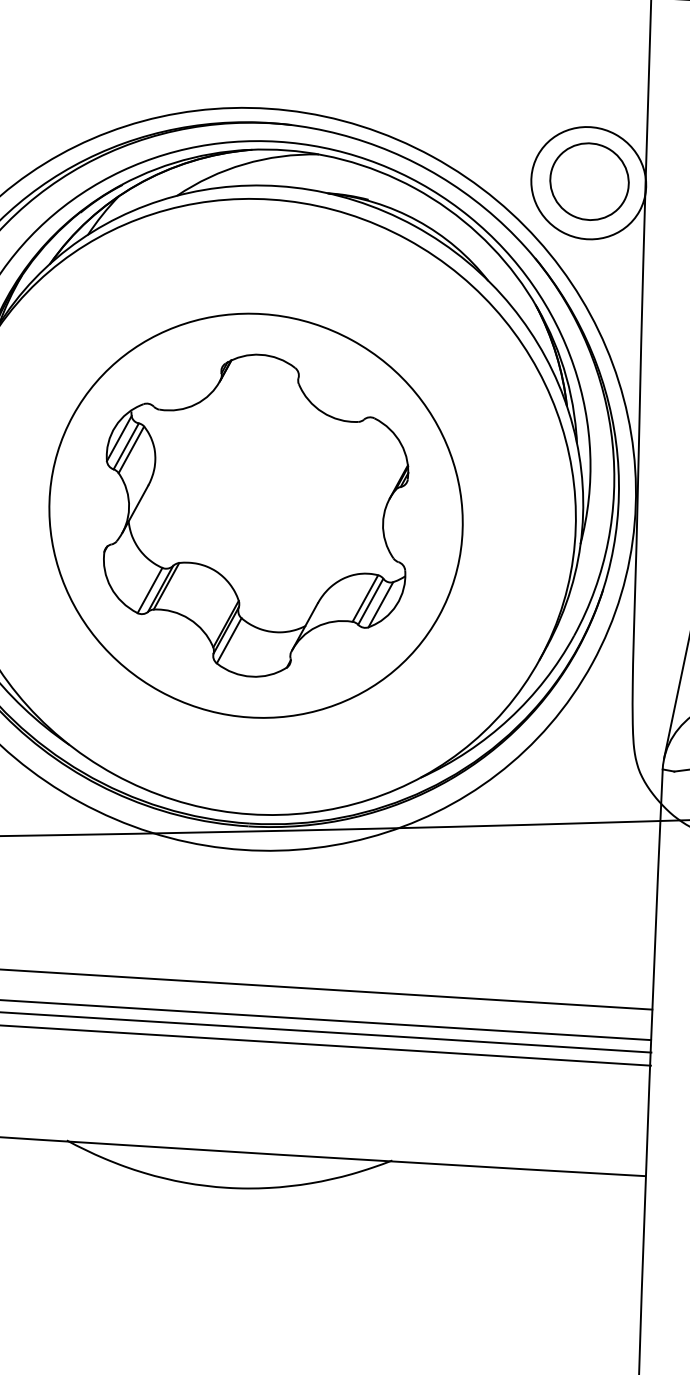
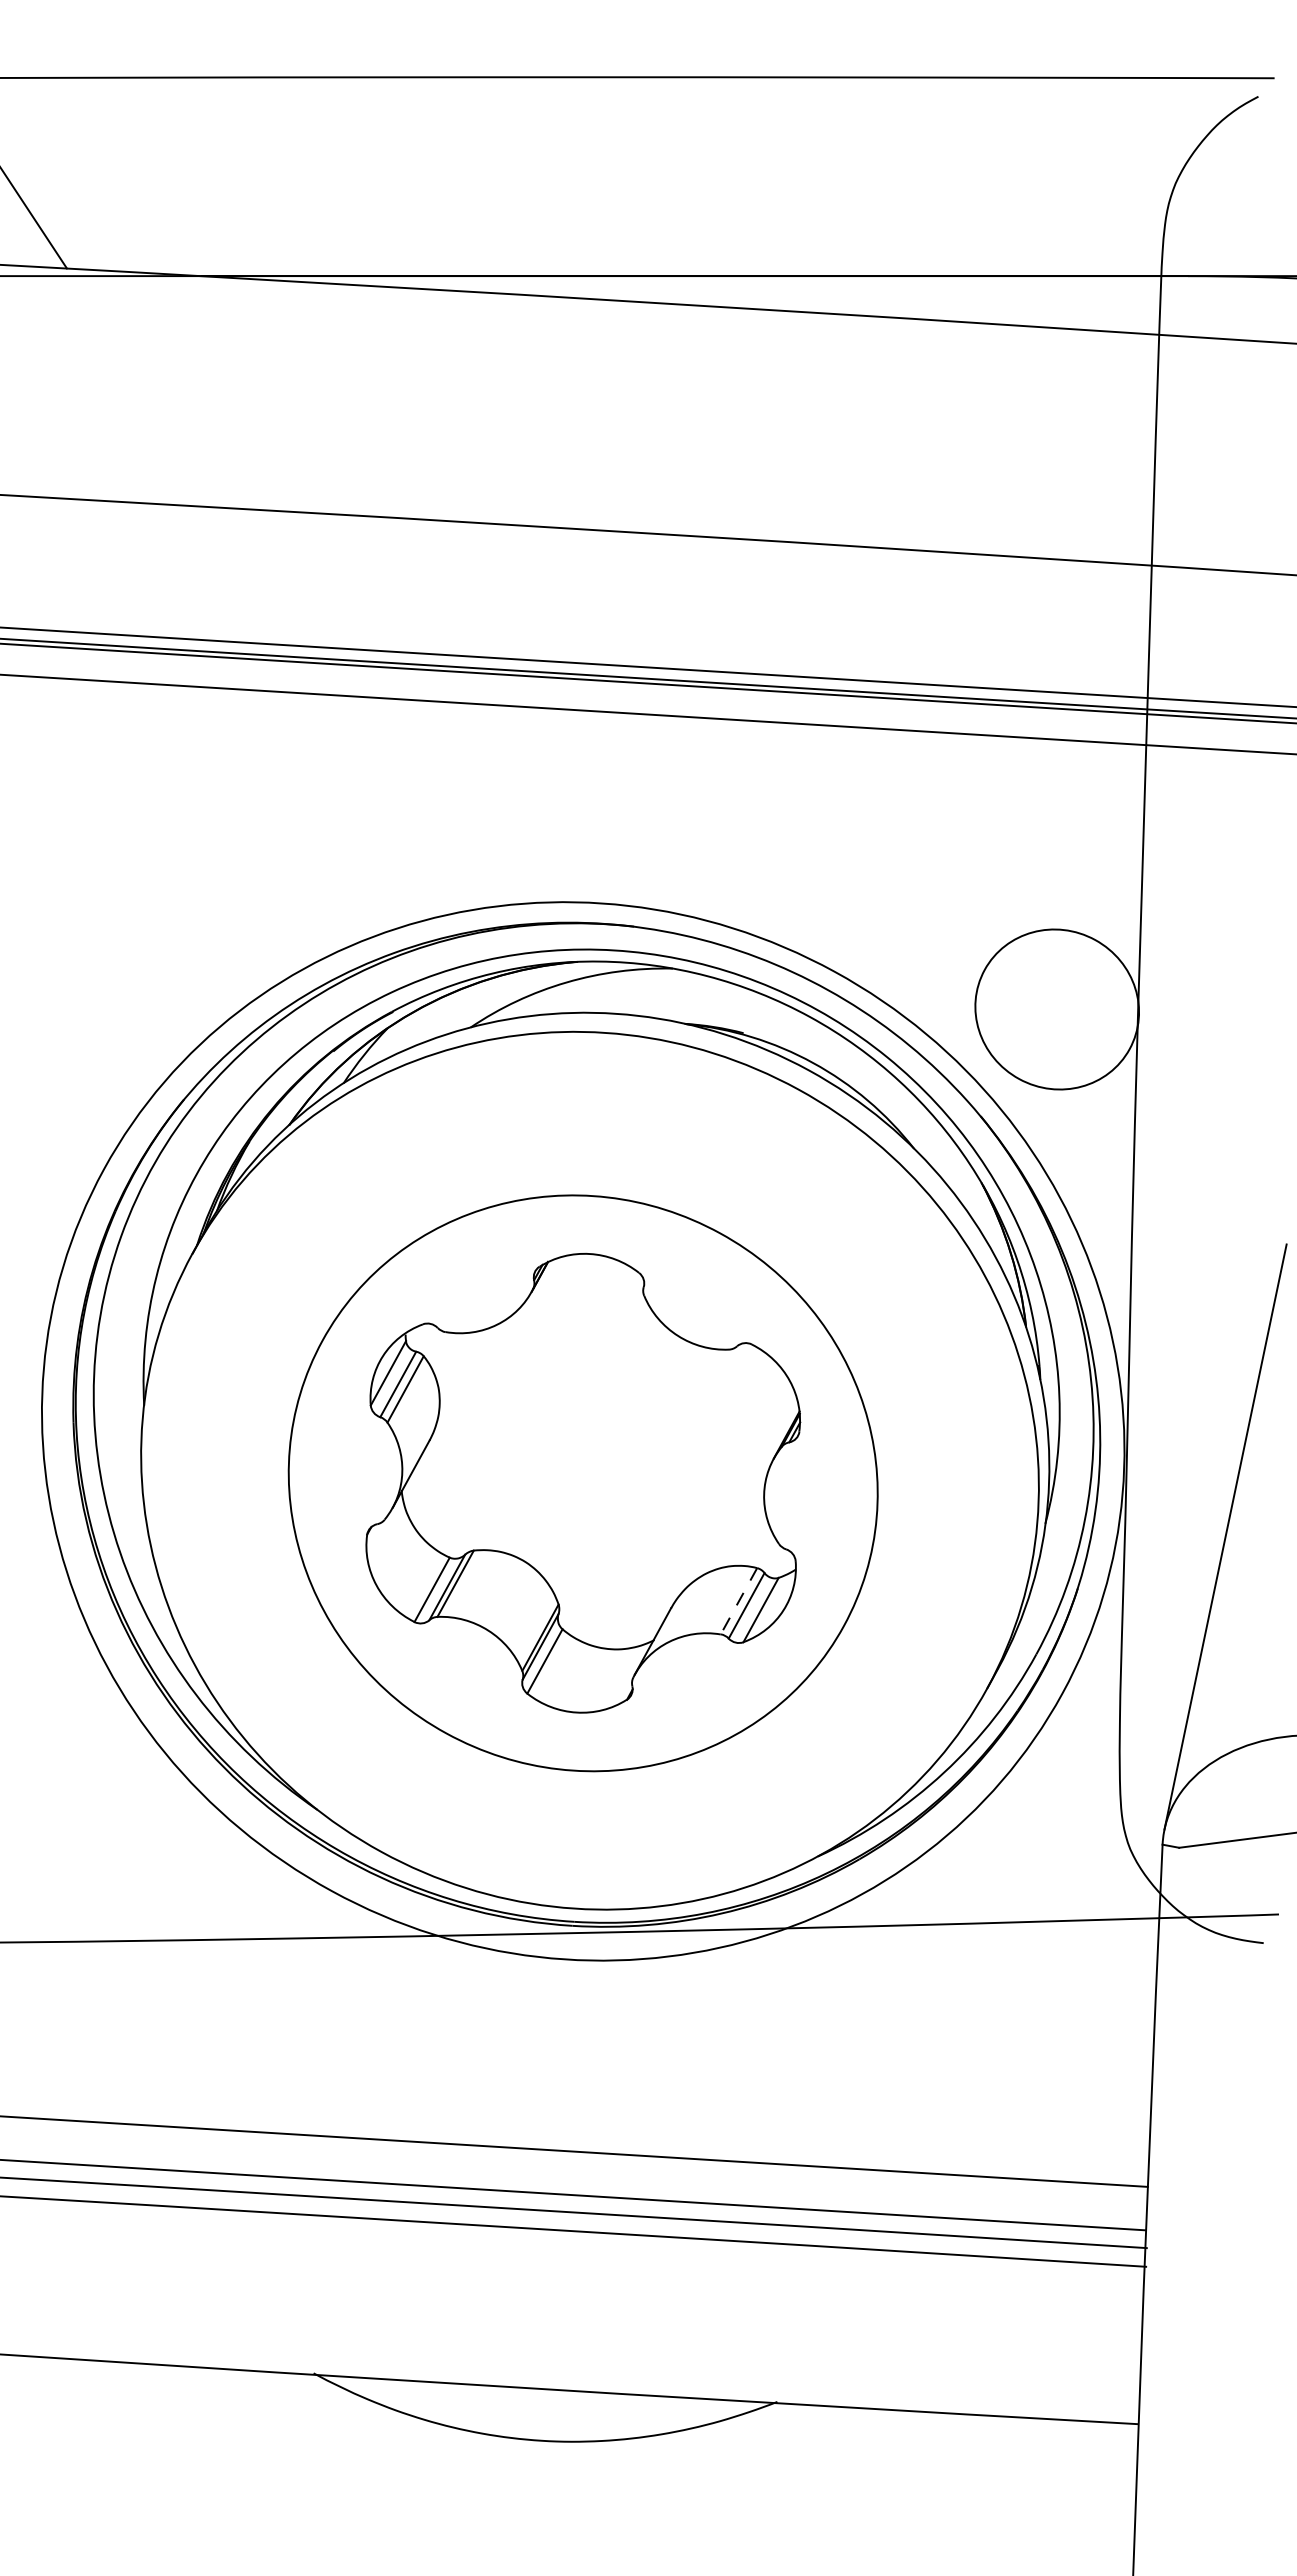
part: (589, 181) -> (1058, 1006), removed
line: (365, 598) -> (738, 1601), solid -> dashed

